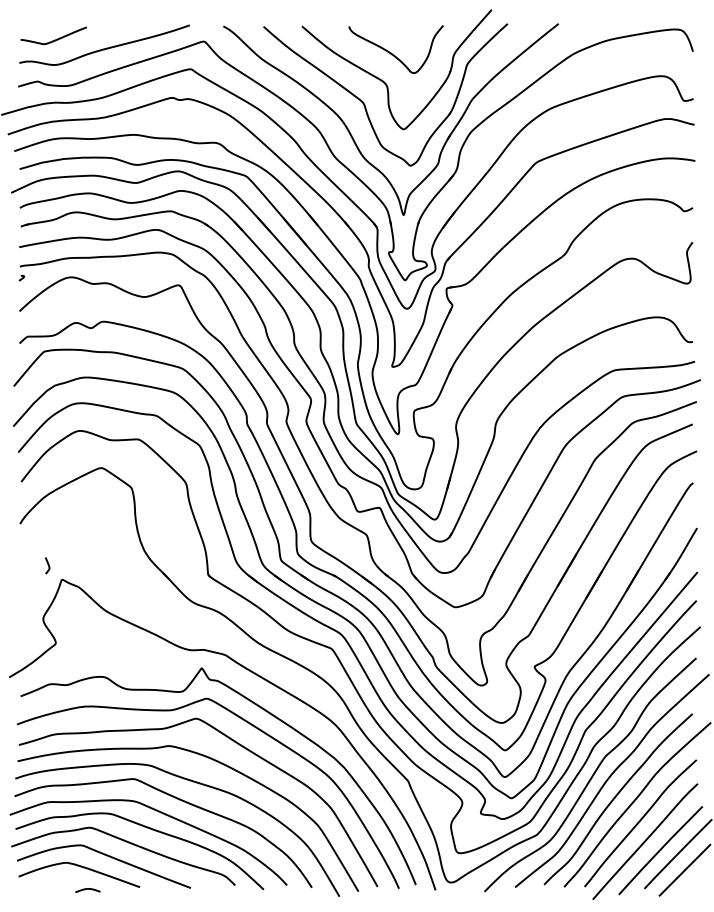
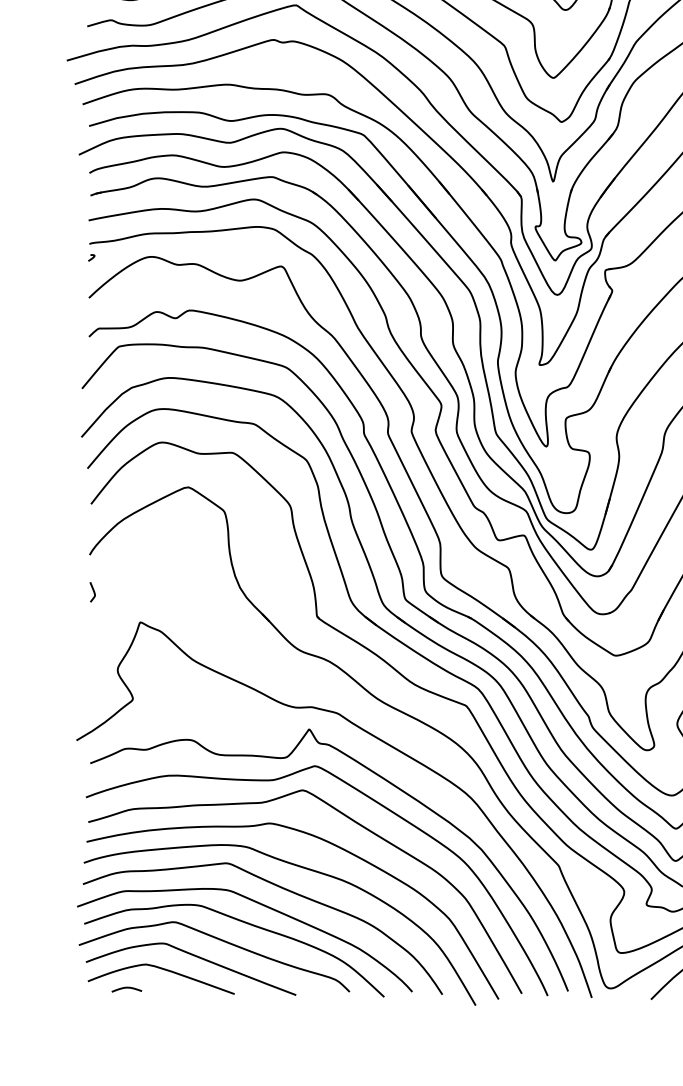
curve: (47, 565) -> (92, 591), moved
curve: (87, 889) -> (126, 988), moved

